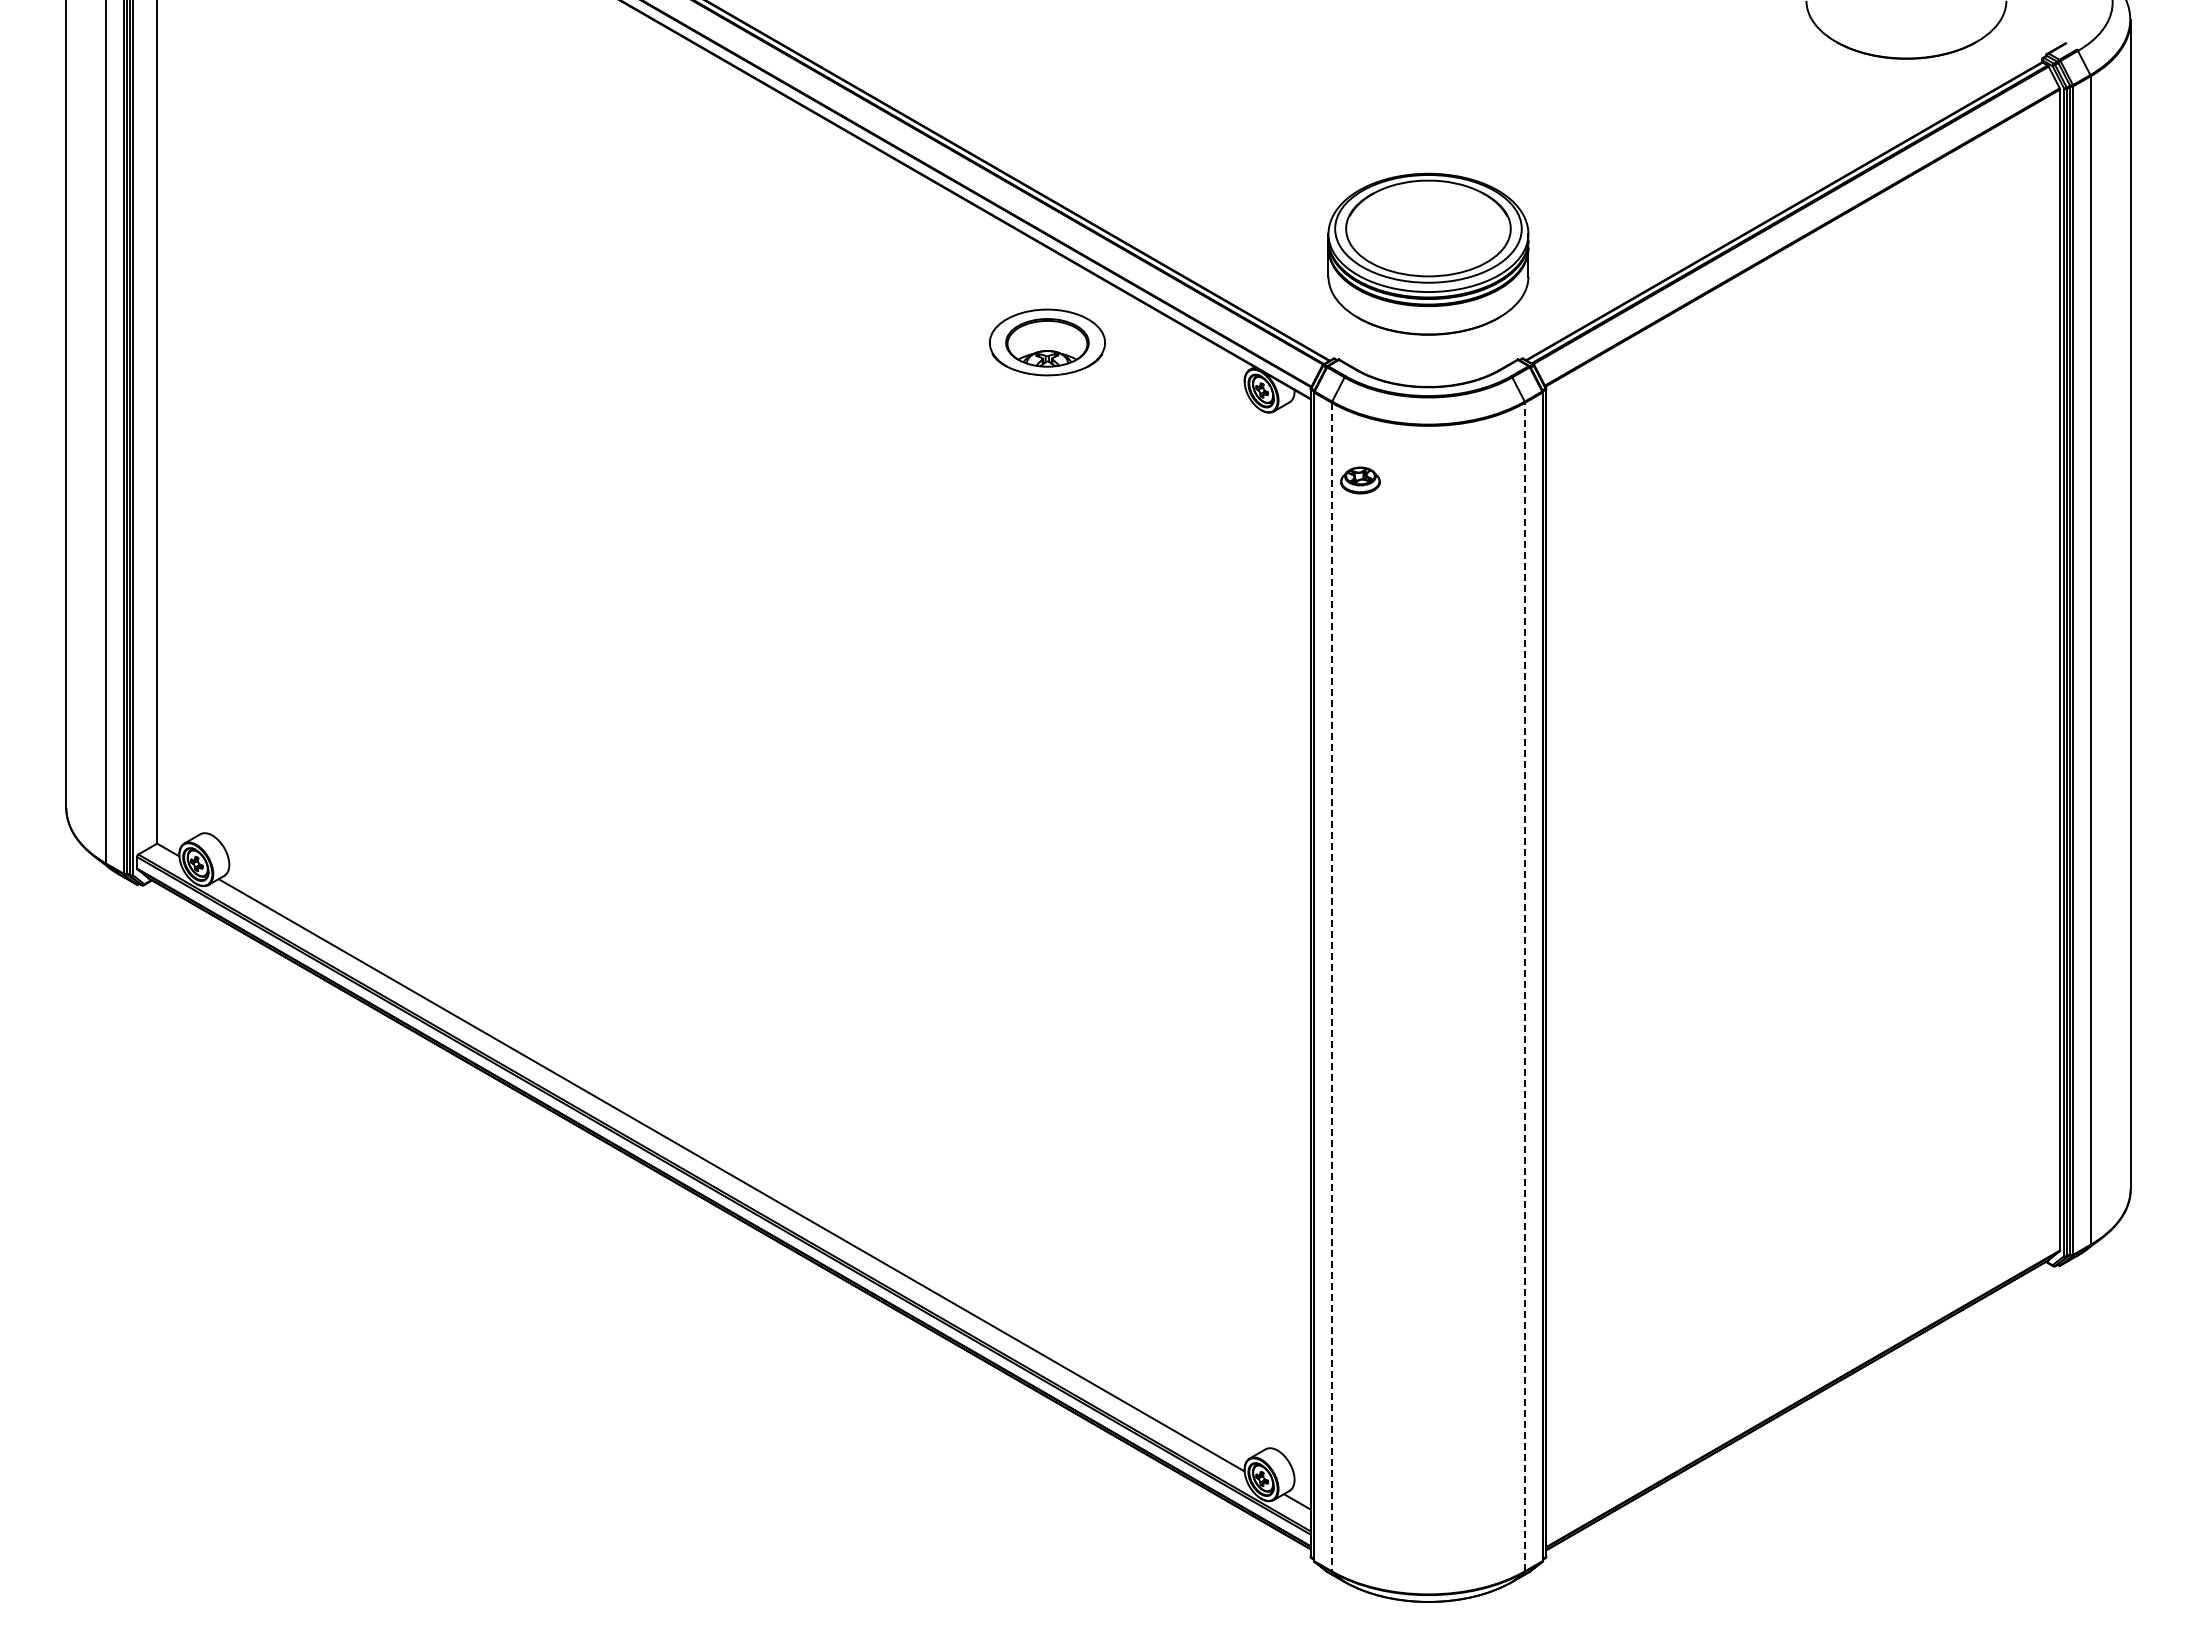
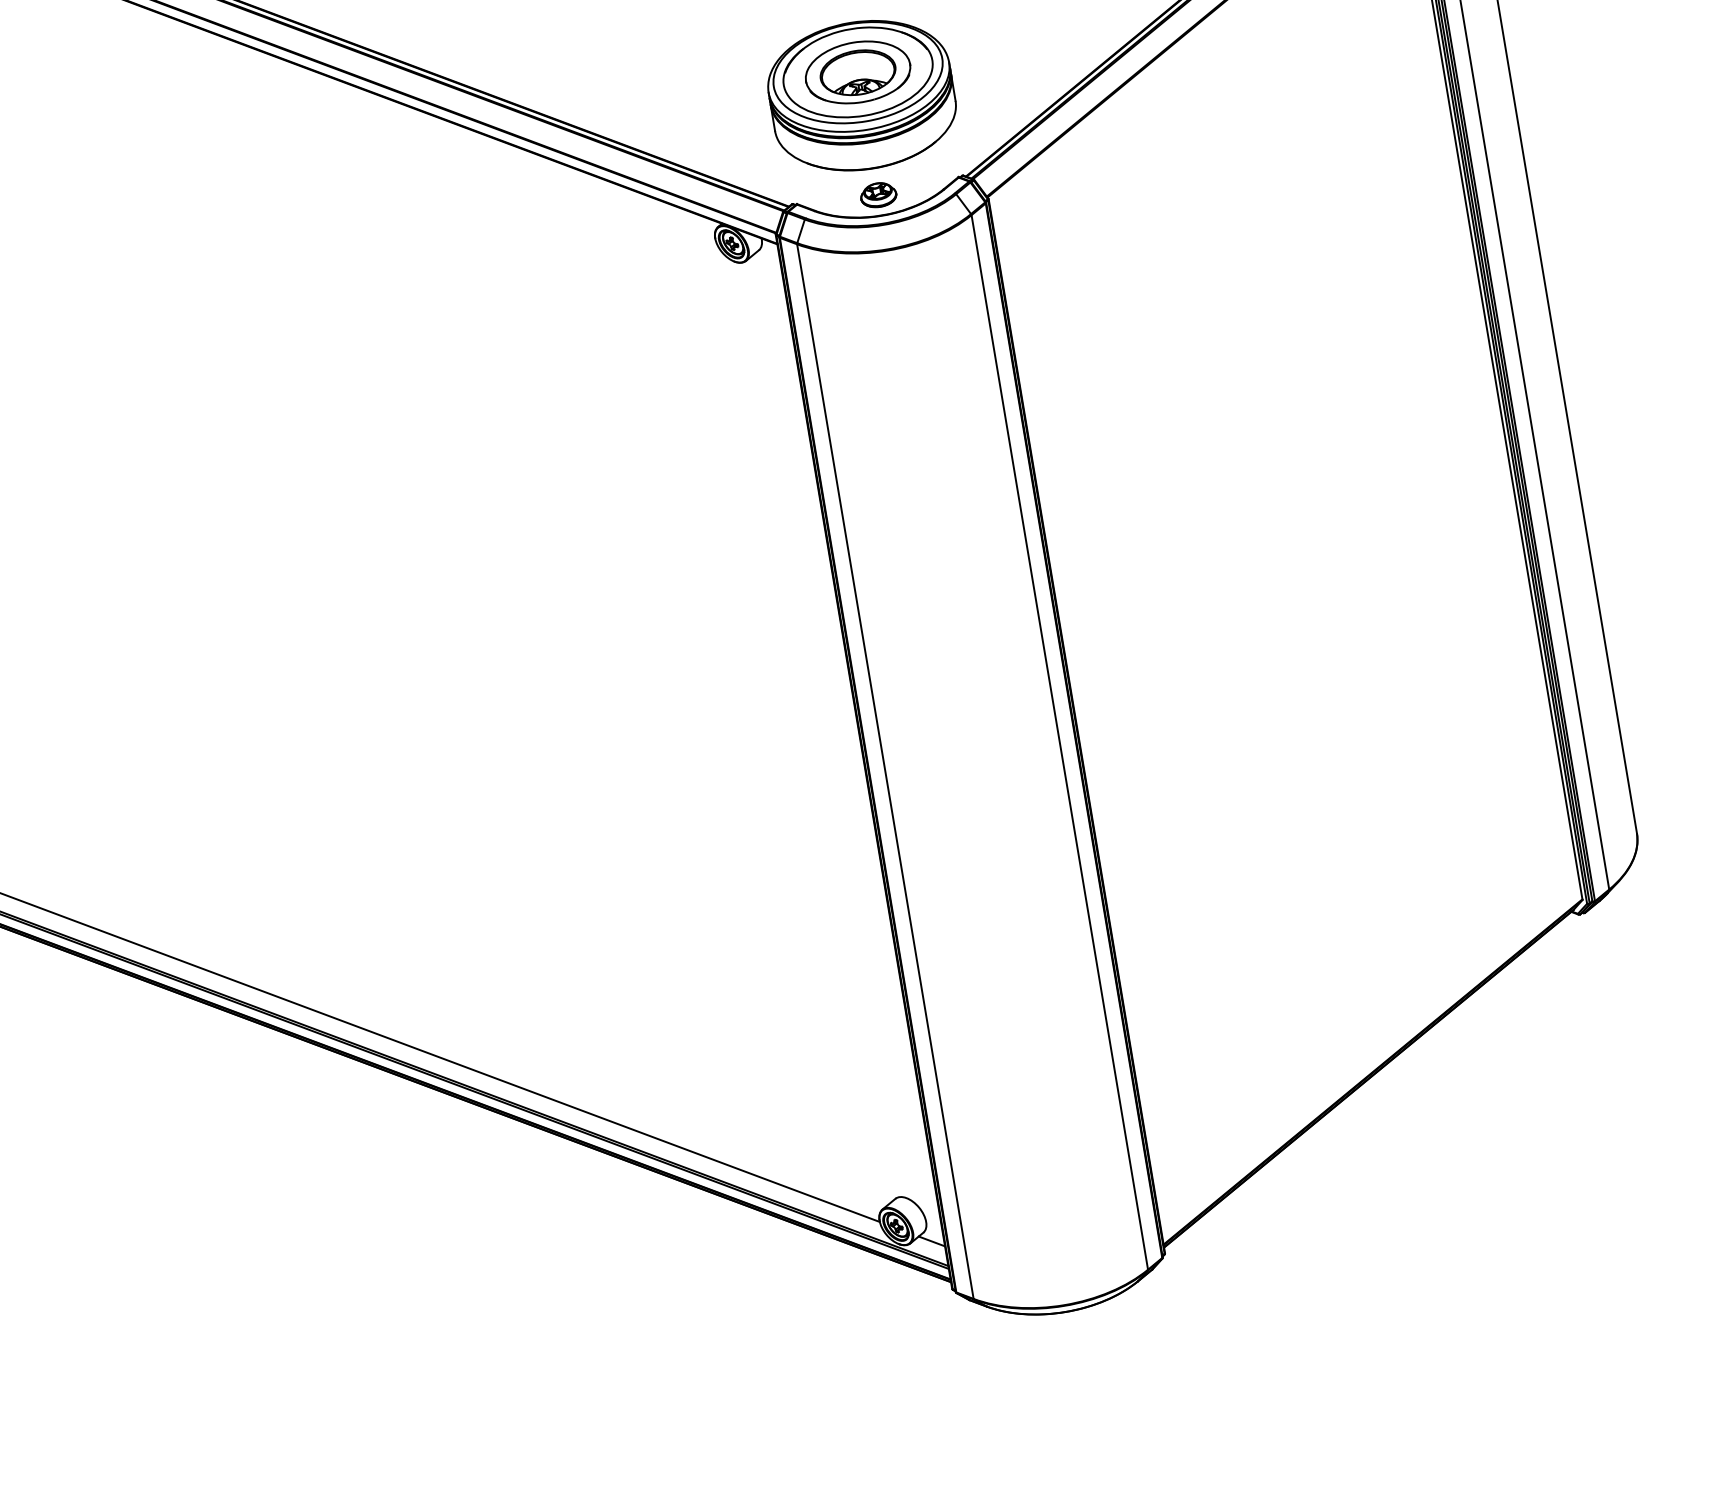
part: (1047, 342) -> (858, 72), moved
part: (1360, 480) -> (878, 195), moved
line: (1525, 986) -> (1060, 741), dashed -> solid
line: (1331, 987) -> (885, 772), dashed -> solid

